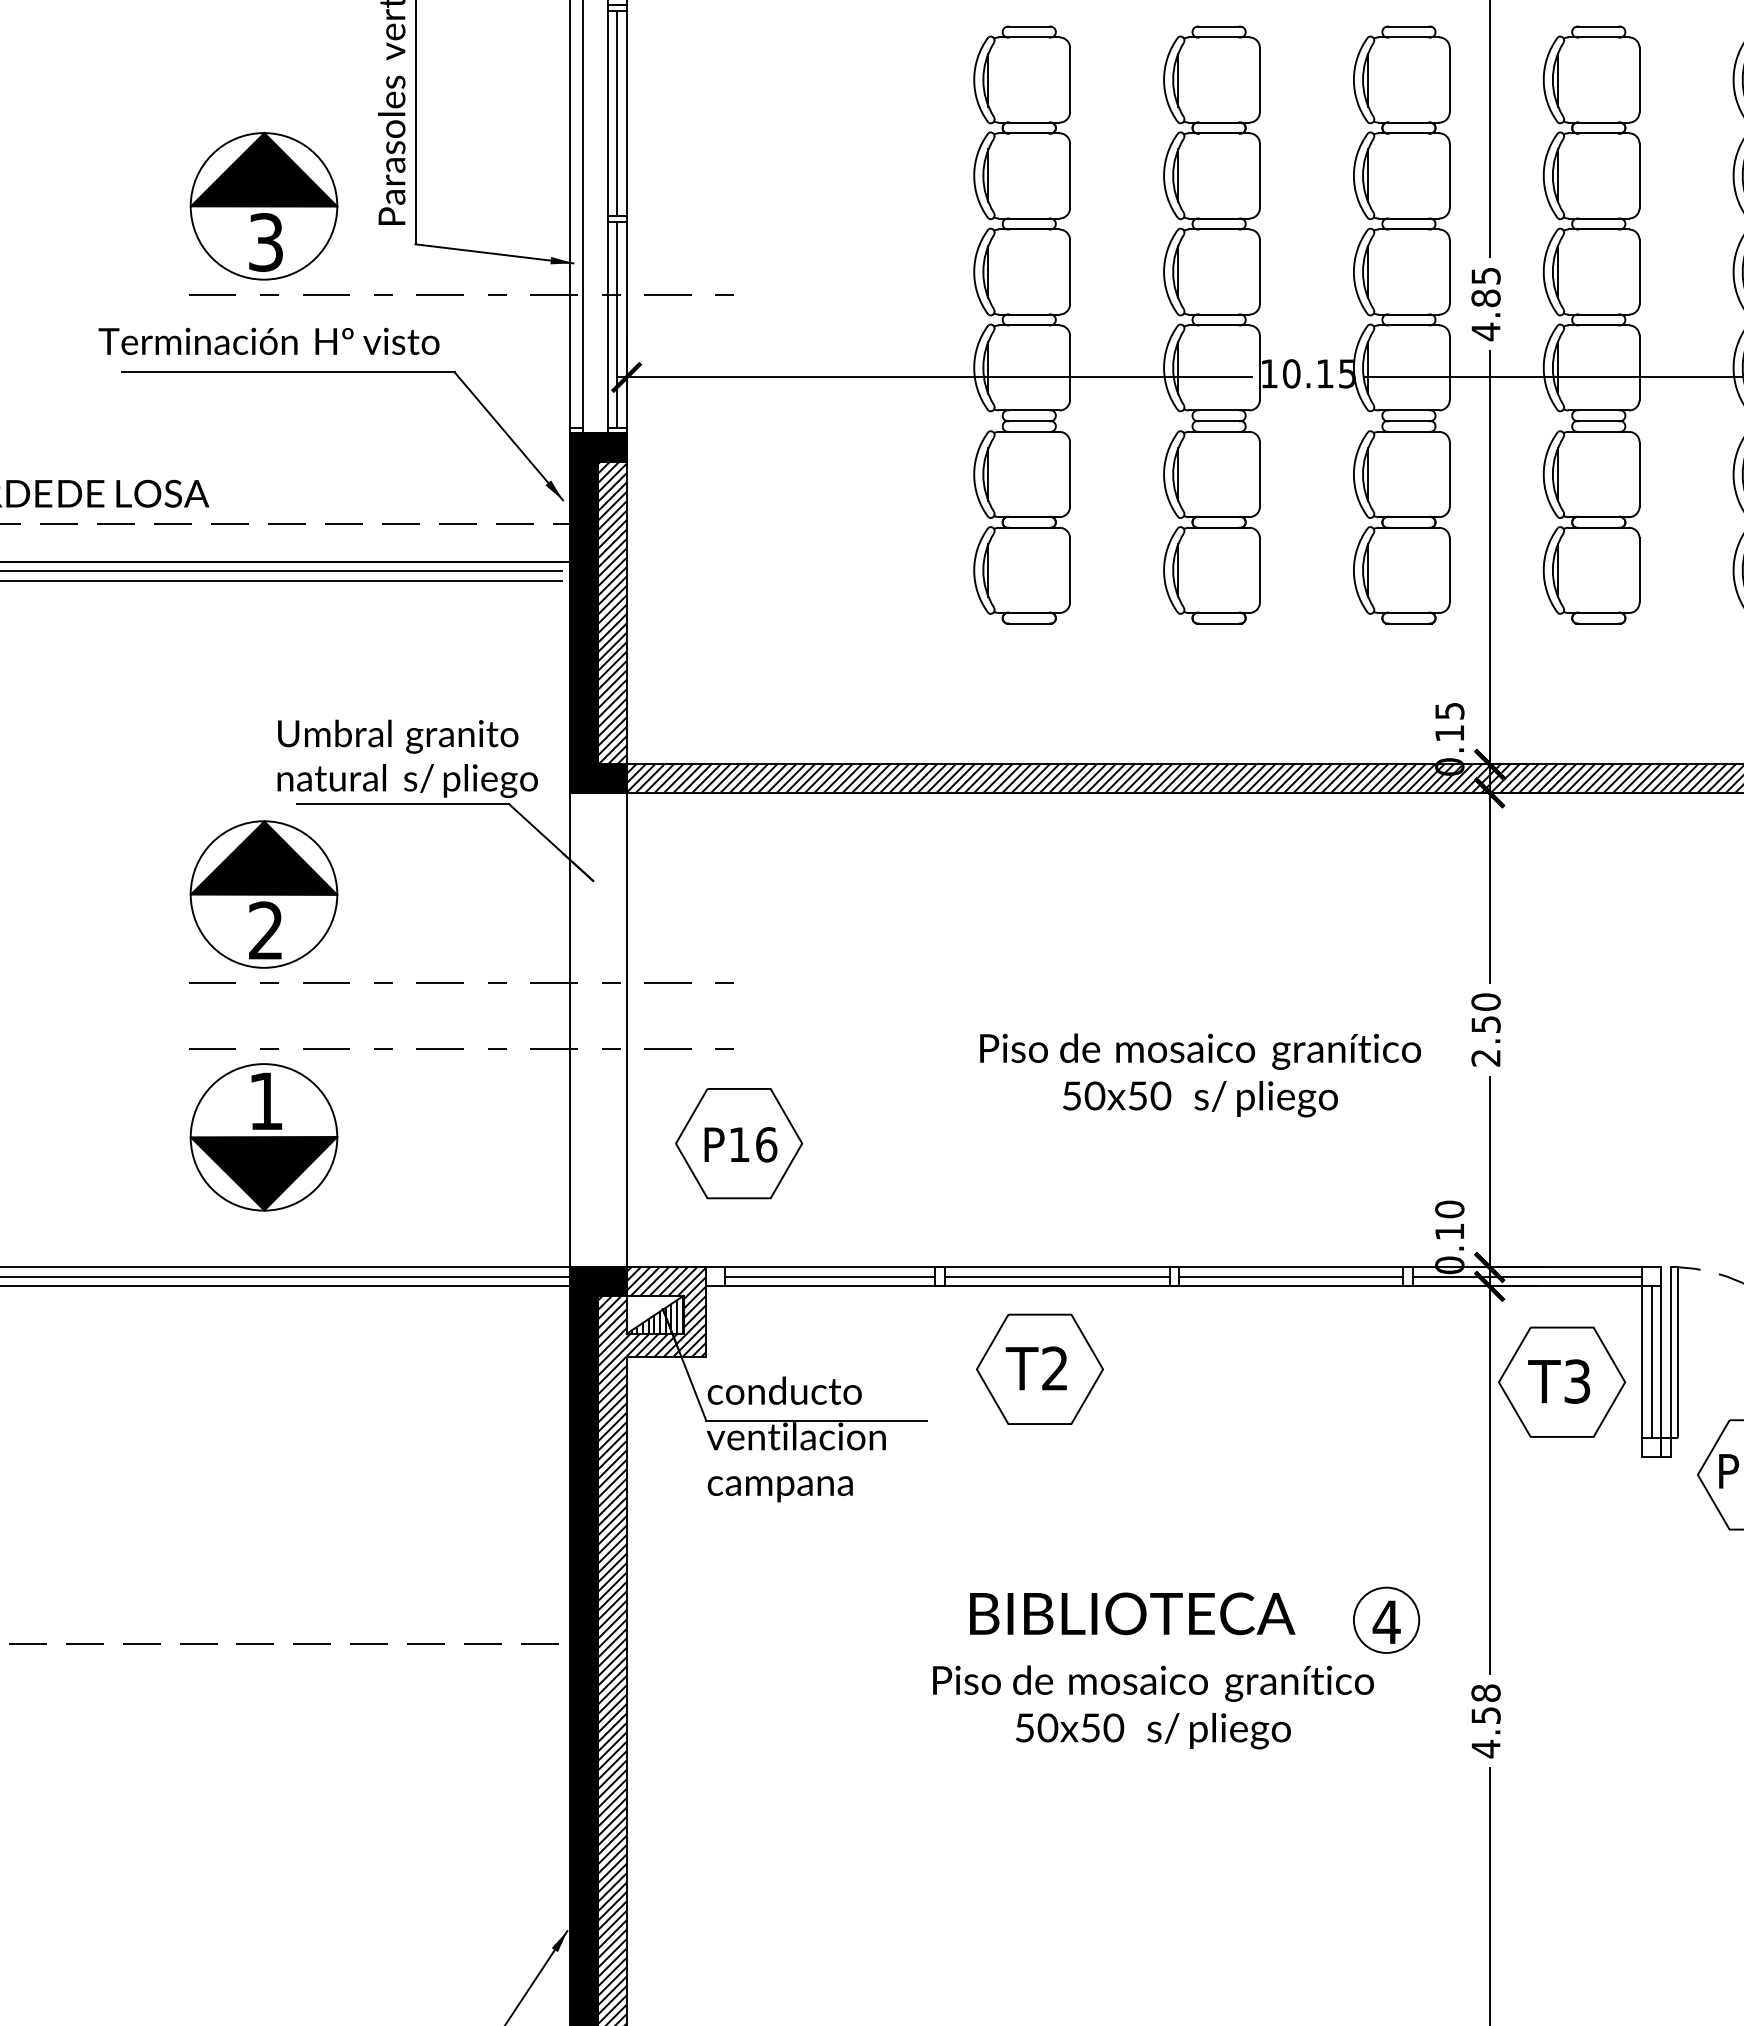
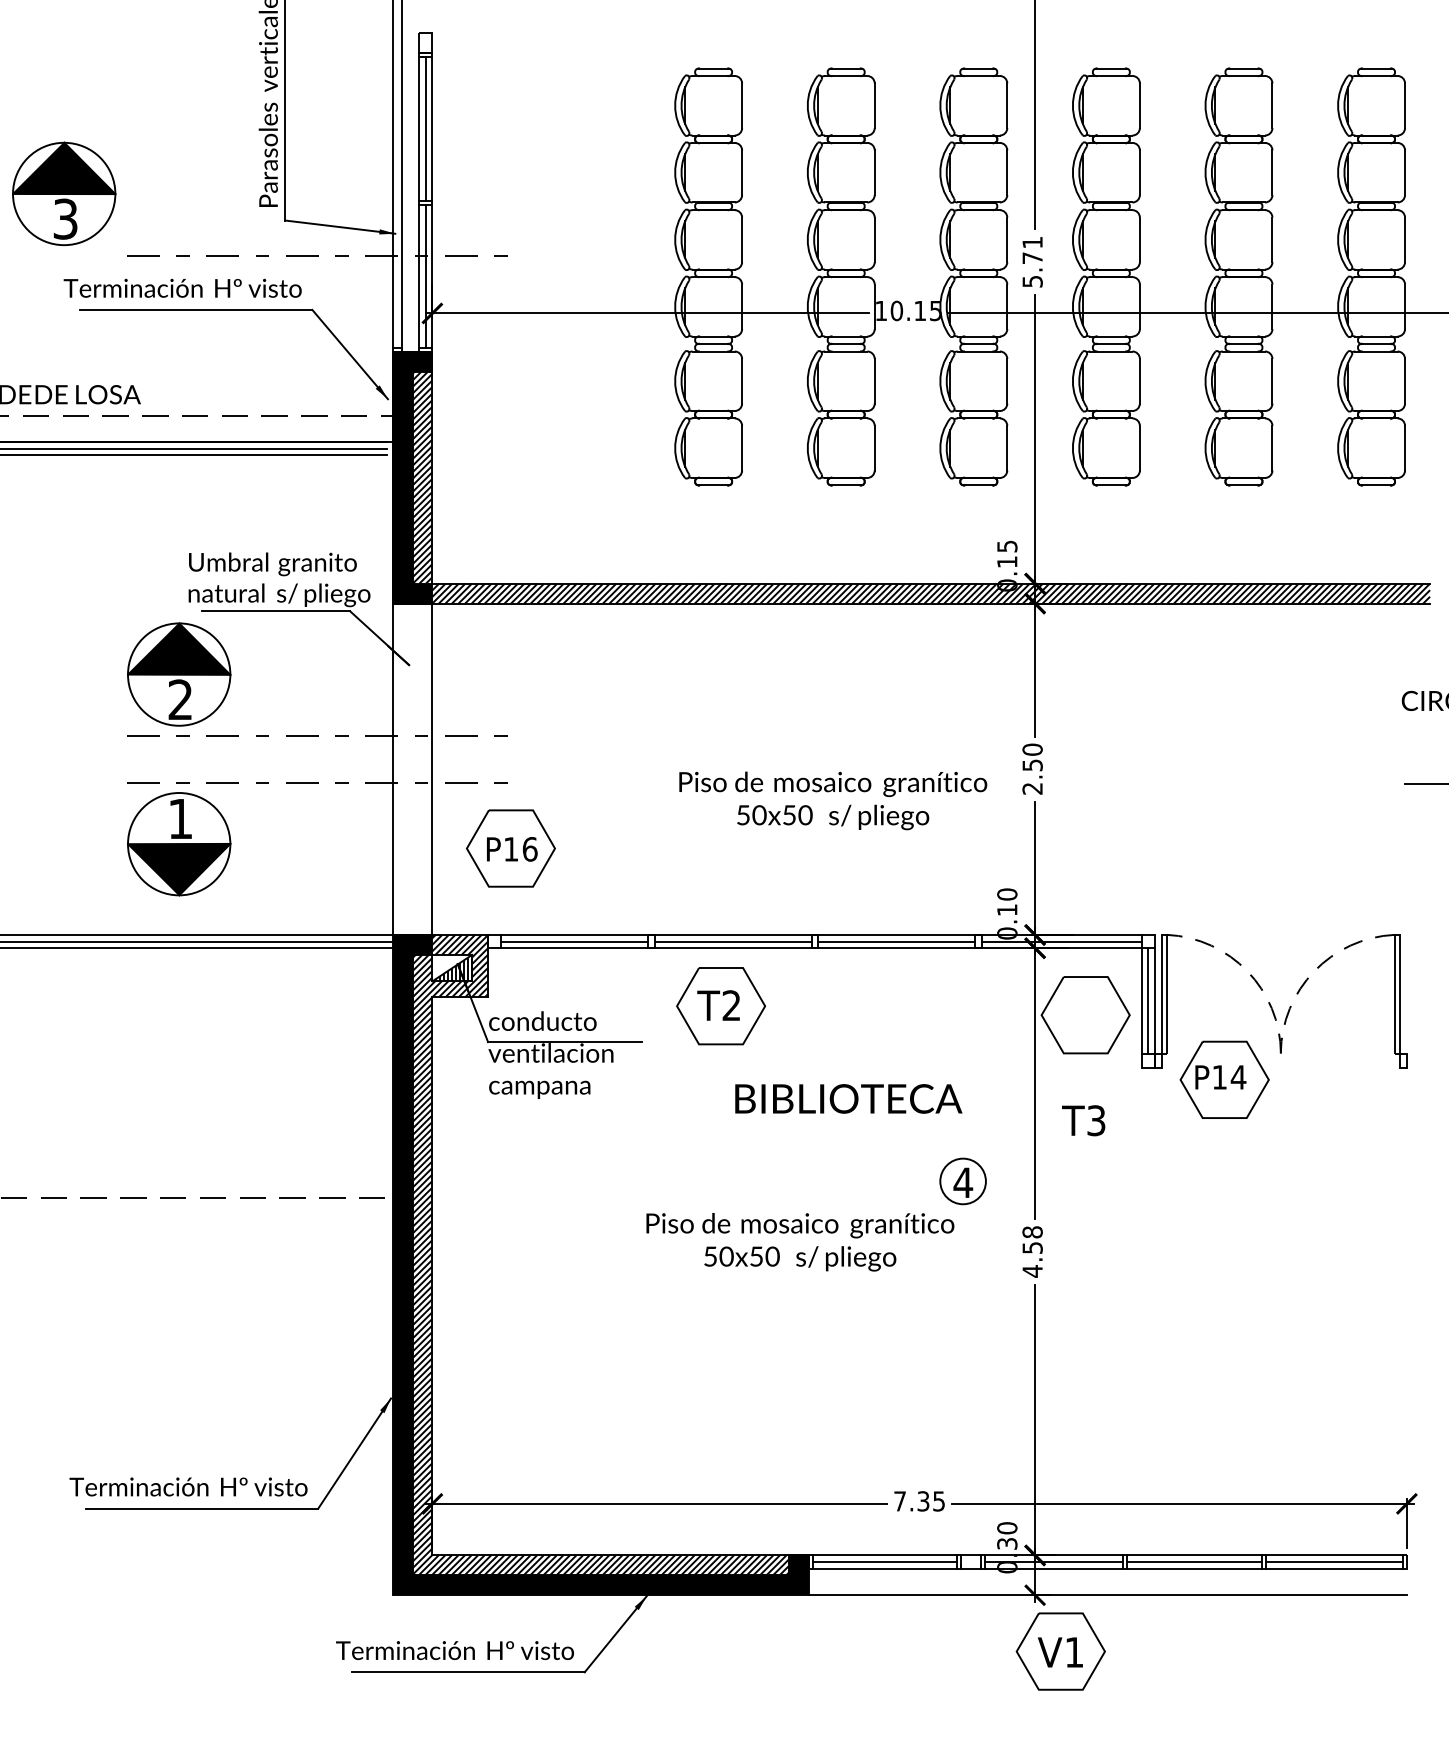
part: (264, 205) -> (64, 193), moved
text: (1485, 304) -> (1032, 262), 4.85 -> 5.71
text: (1558, 1381) -> (1083, 1120), moved
text: (1132, 1613) -> (848, 1098), moved

